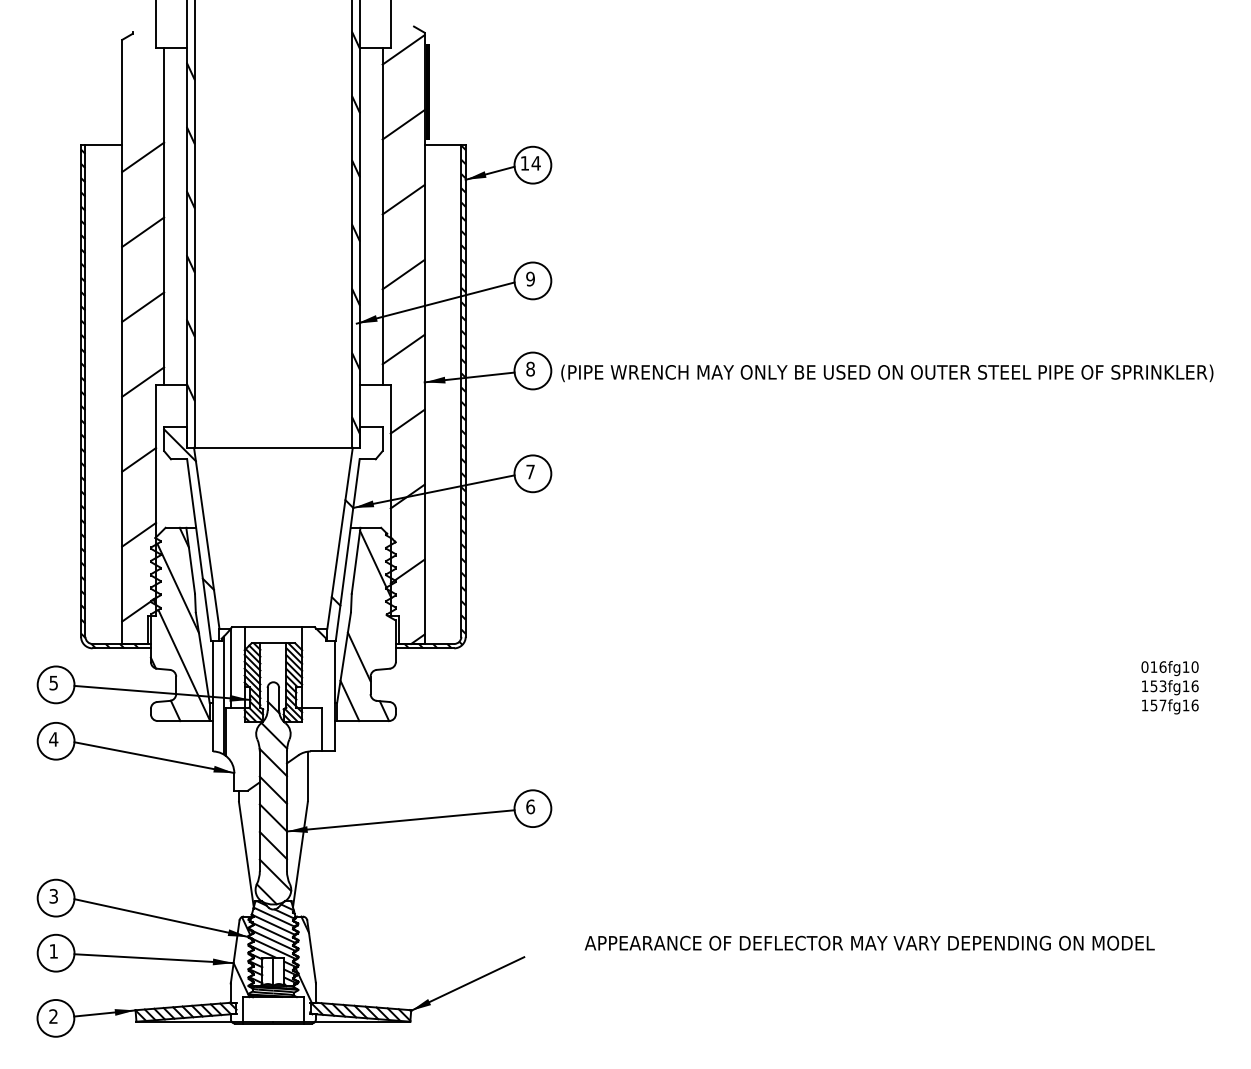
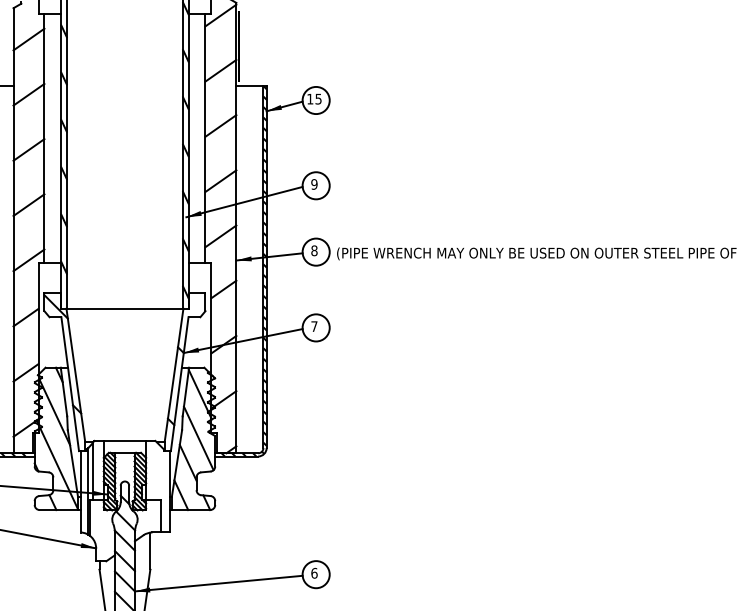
line: (143, 82) -> (29, 39), added
text: (535, 163) -> (318, 99), 14 -> 15
line: (373, 623) -> (198, 438), added

